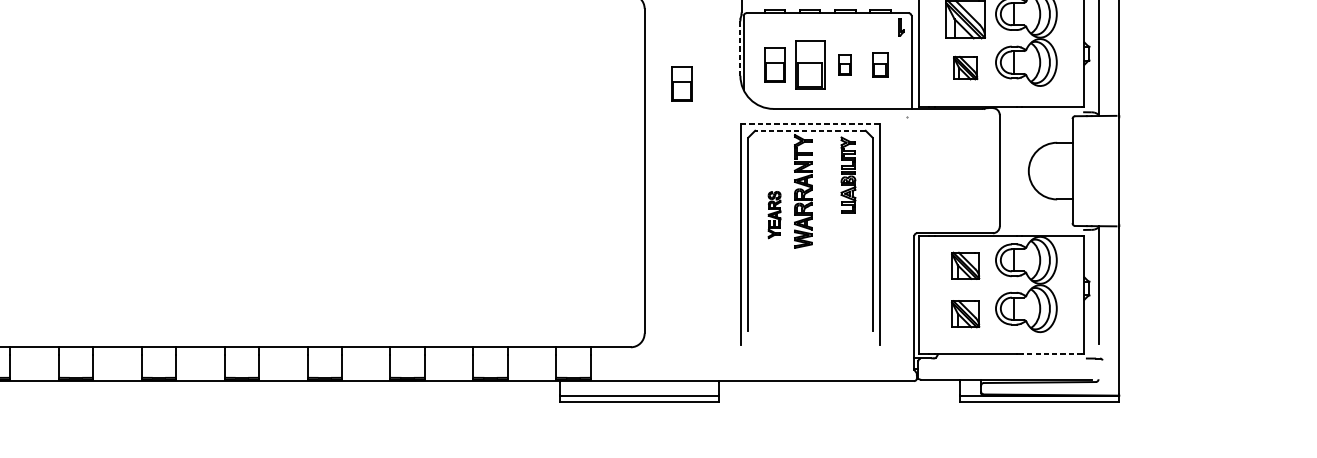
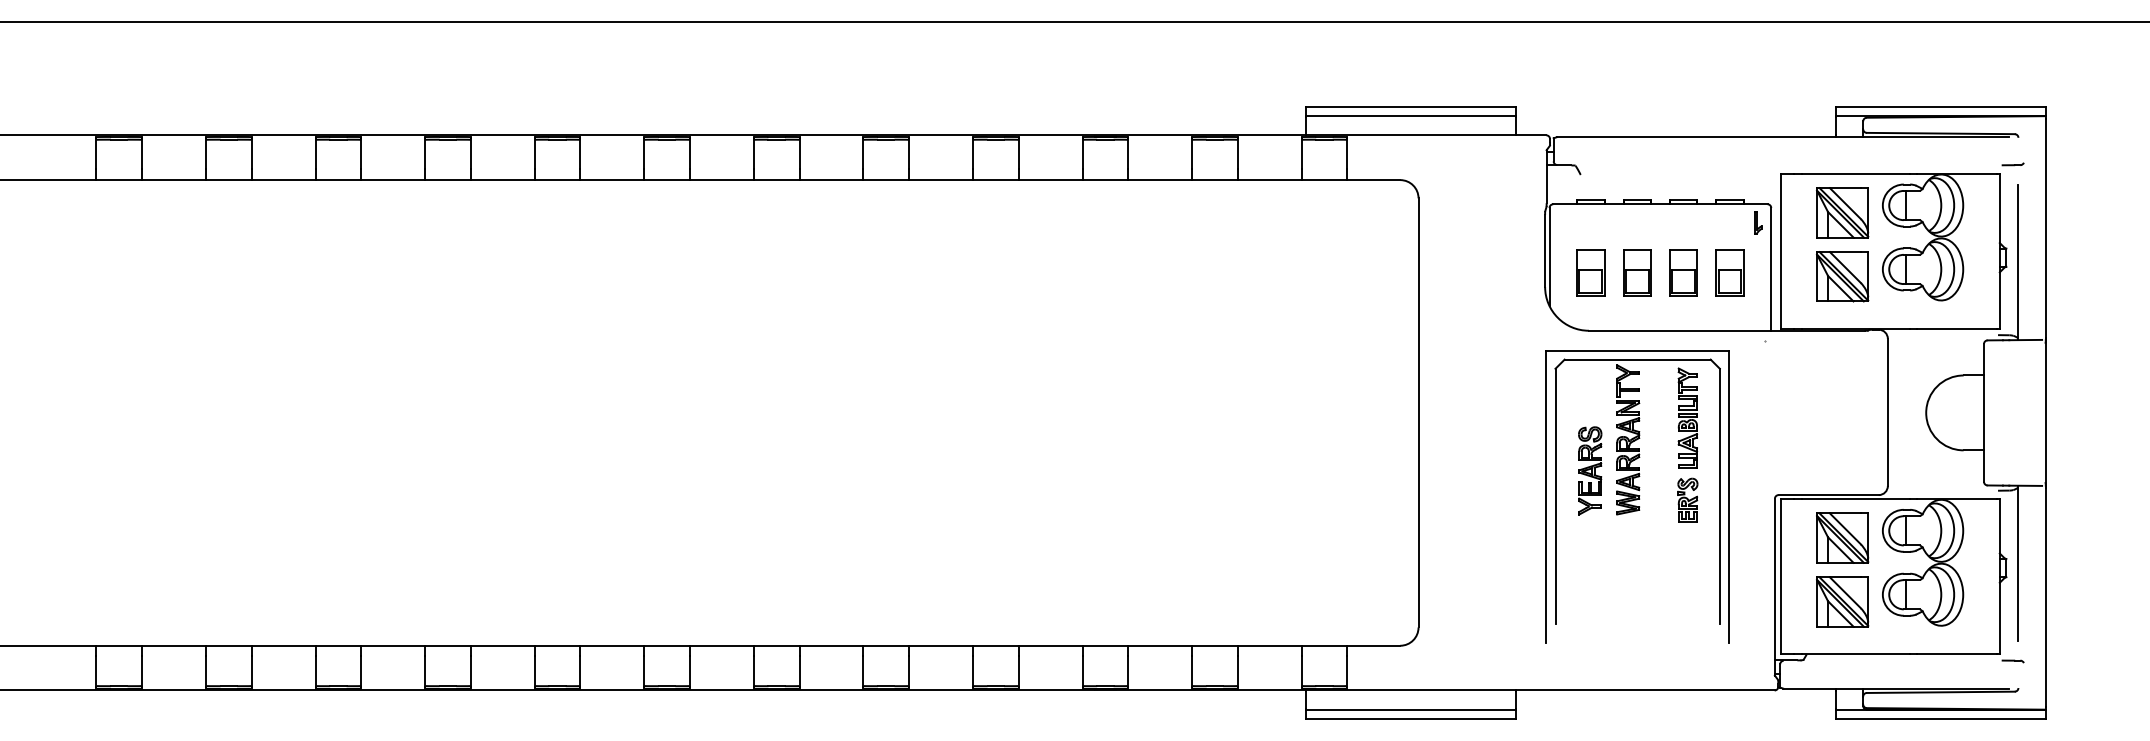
line: (740, 48) -> (1545, 250), dashed -> solid
part: (810, 64) -> (1637, 272), size x0.71
part: (845, 64) -> (1683, 272), size x1.67
part: (879, 64) -> (1729, 272), size x1.43
part: (965, 67) -> (1842, 276), size x1.67
part: (681, 83) -> (1467, 297), removed
line: (810, 123) -> (1637, 350), dashed -> solid
line: (810, 130) -> (1637, 359), dashed -> solid
part: (774, 214) -> (1590, 470), size x1.43
part: (848, 236) -> (1687, 499), added
part: (965, 265) -> (1842, 537), size x1.43
part: (965, 313) -> (1842, 601), size x1.43
line: (1051, 353) -> (1956, 654), dashed -> solid

